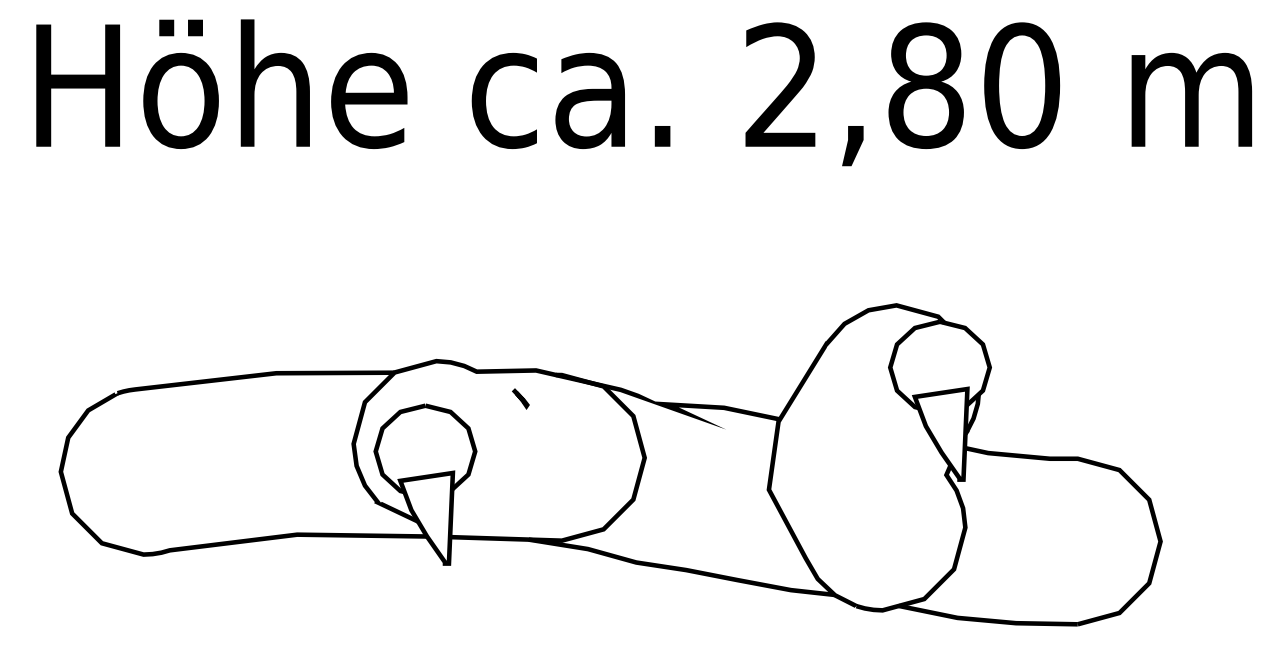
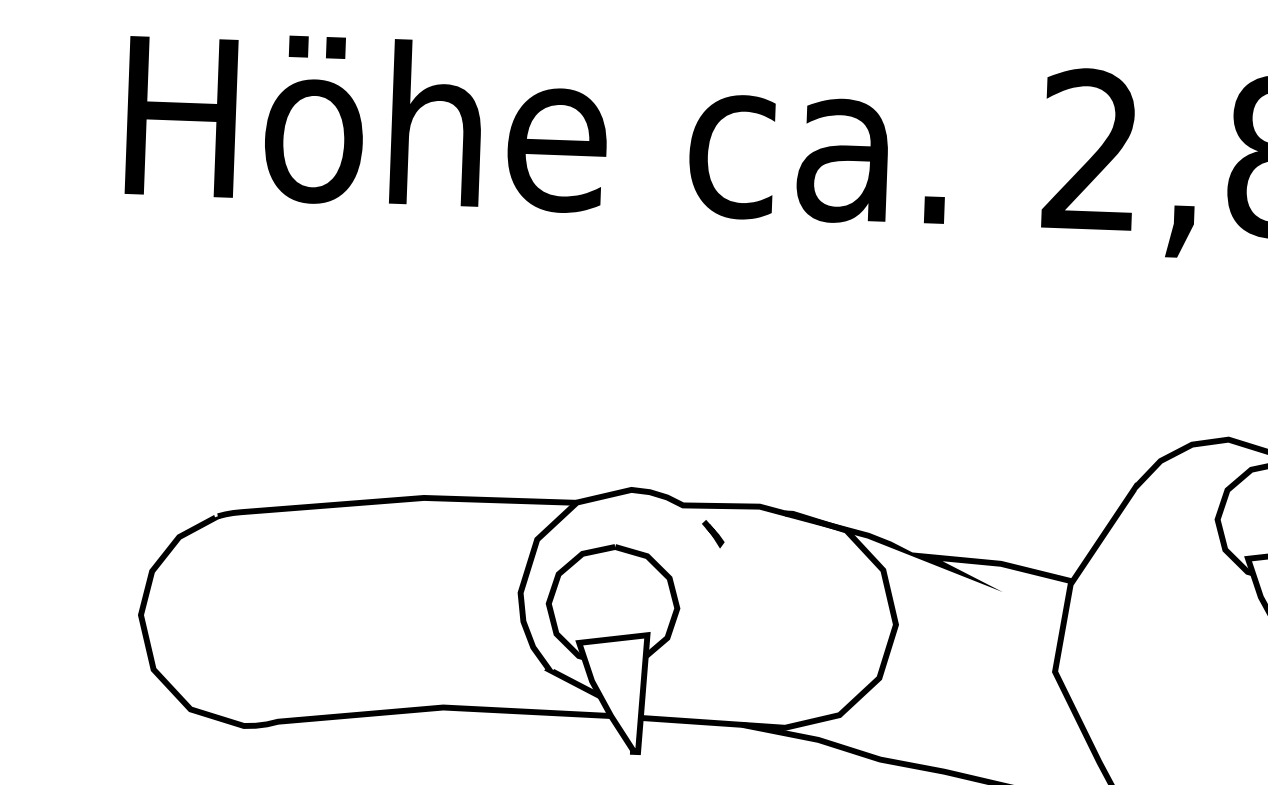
part: (520, 398) -> (712, 533), moved

